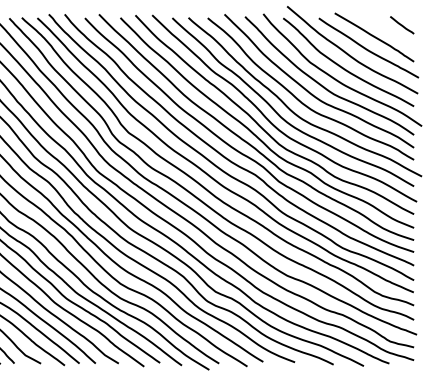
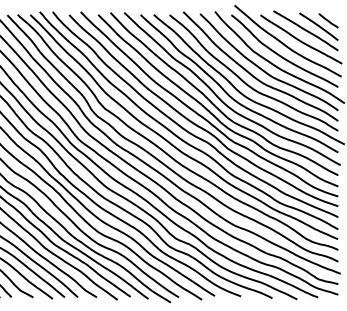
line: (390, 32) -> (319, 26), added

